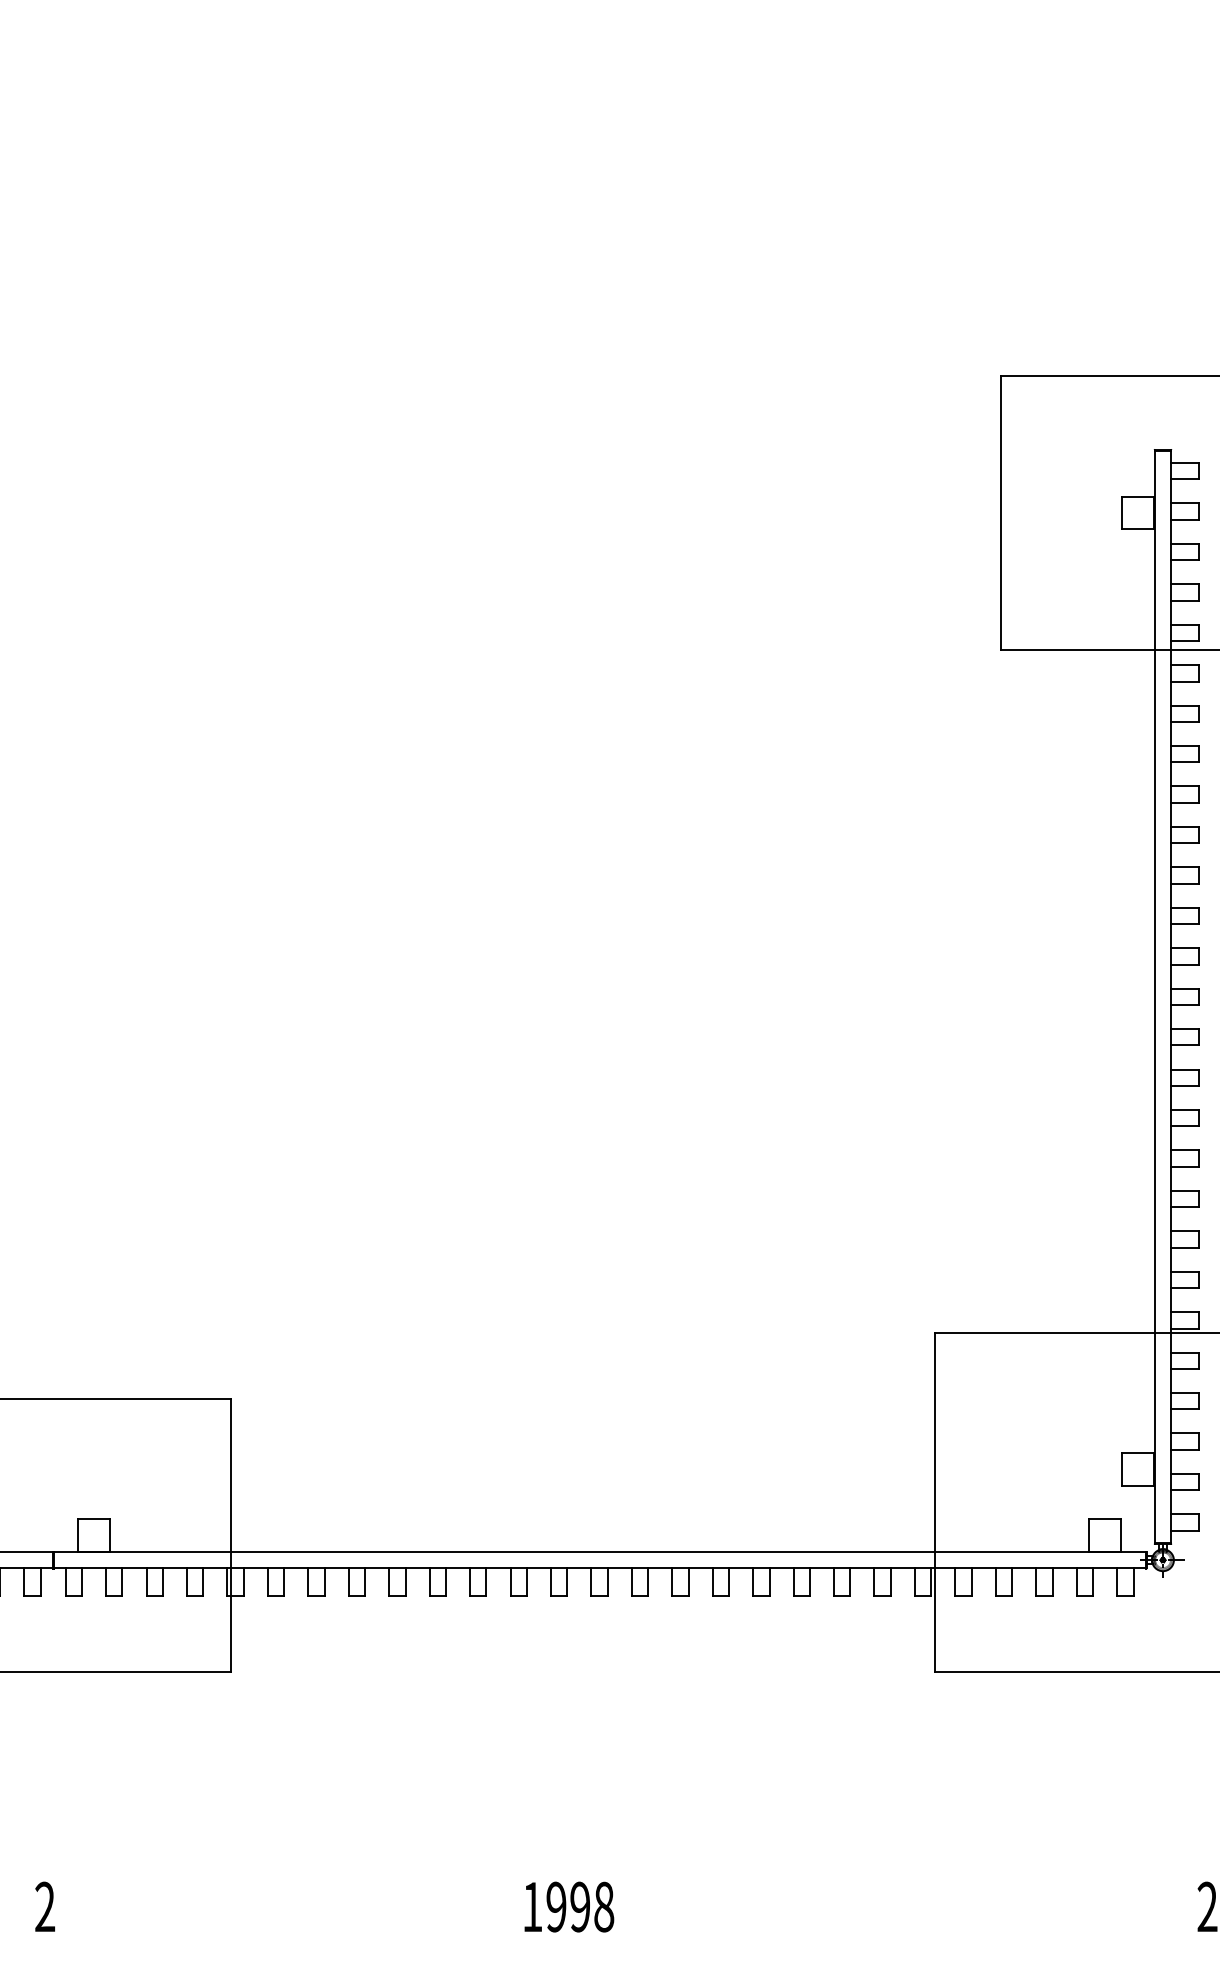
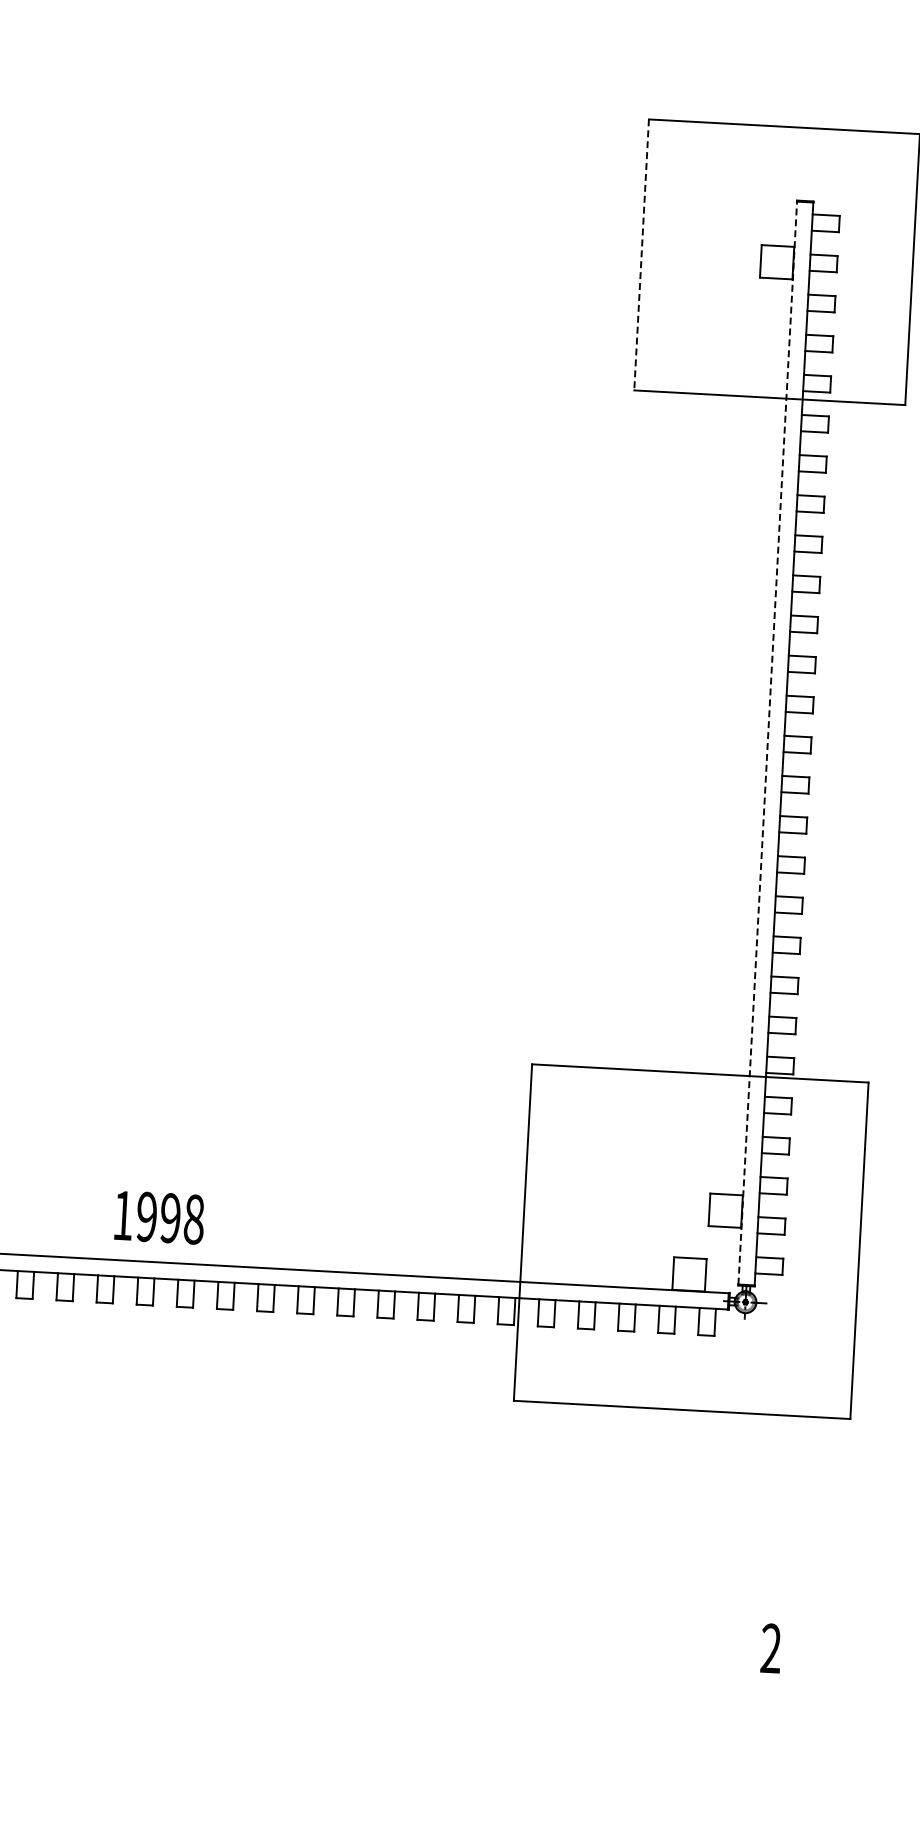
line: (1001, 512) -> (641, 254), solid -> dashed
line: (1154, 996) -> (767, 742), solid -> dashed
text: (569, 1906) -> (159, 1217), moved

